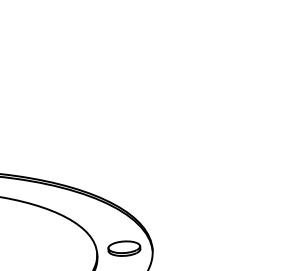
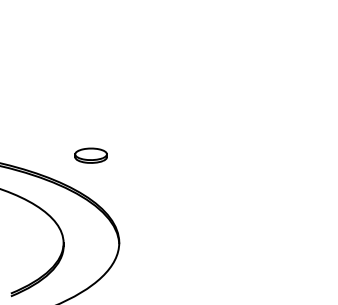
part: (123, 248) -> (90, 155), moved

